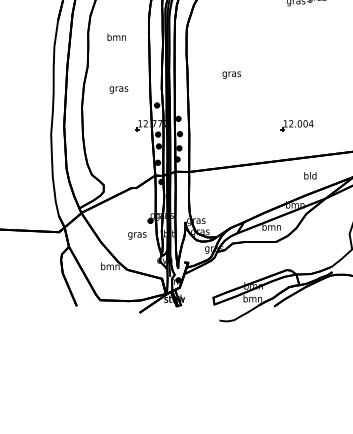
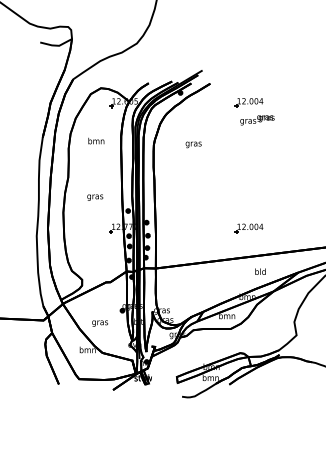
text: (116, 36) -> (96, 140), moved
text: (231, 74) -> (193, 144), moved
text: (136, 235) -> (99, 323), moved

